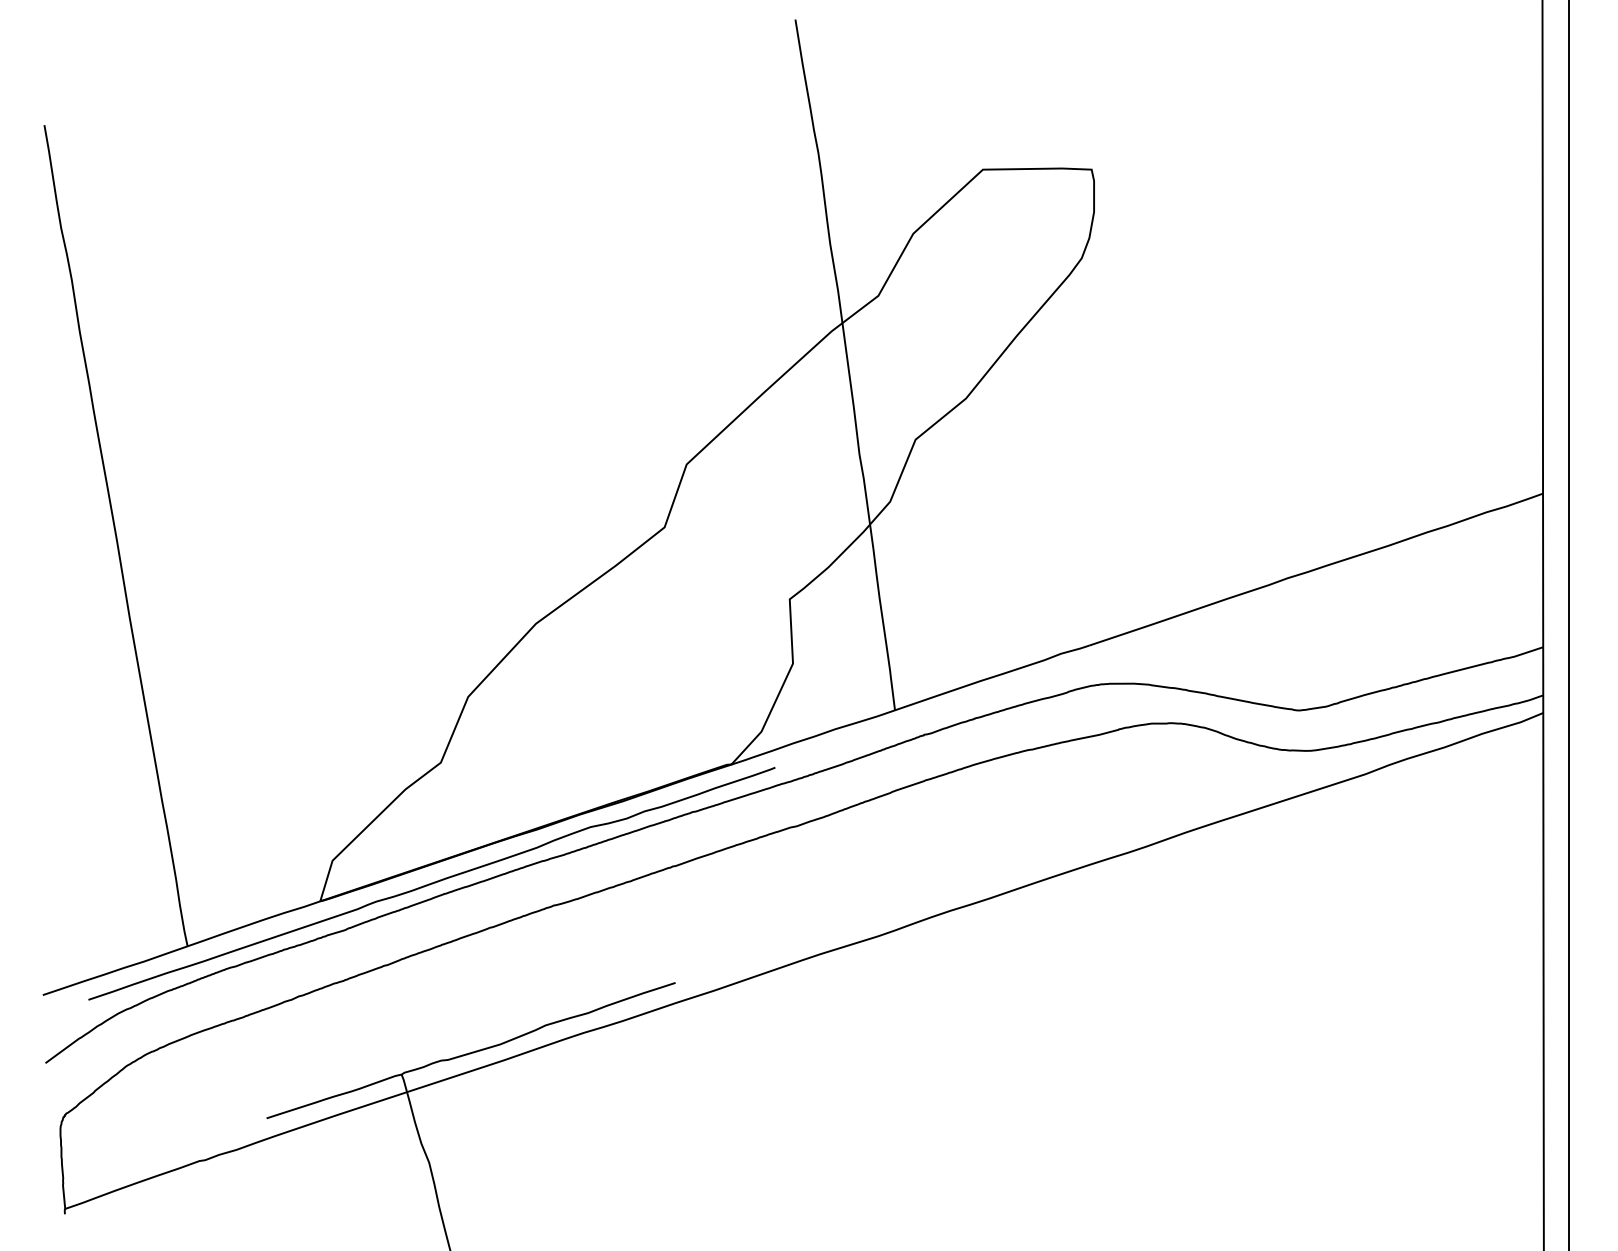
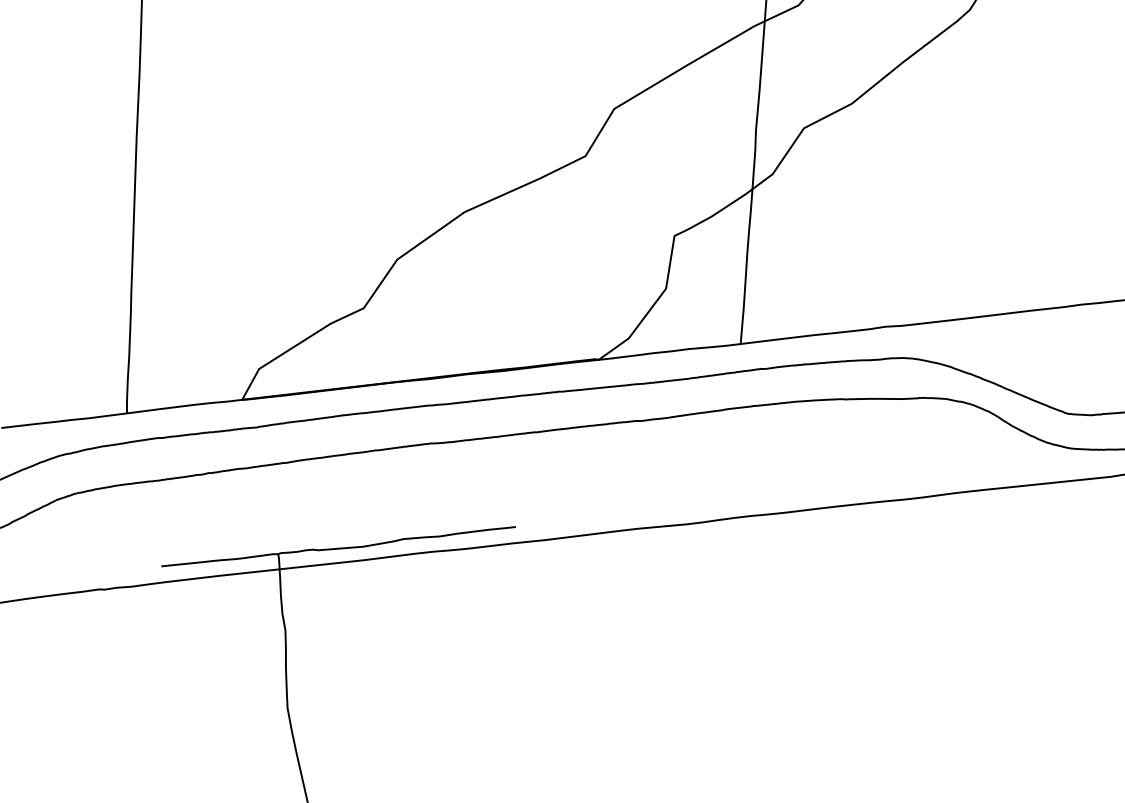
curve: (431, 883) -> (335, 404), removed

